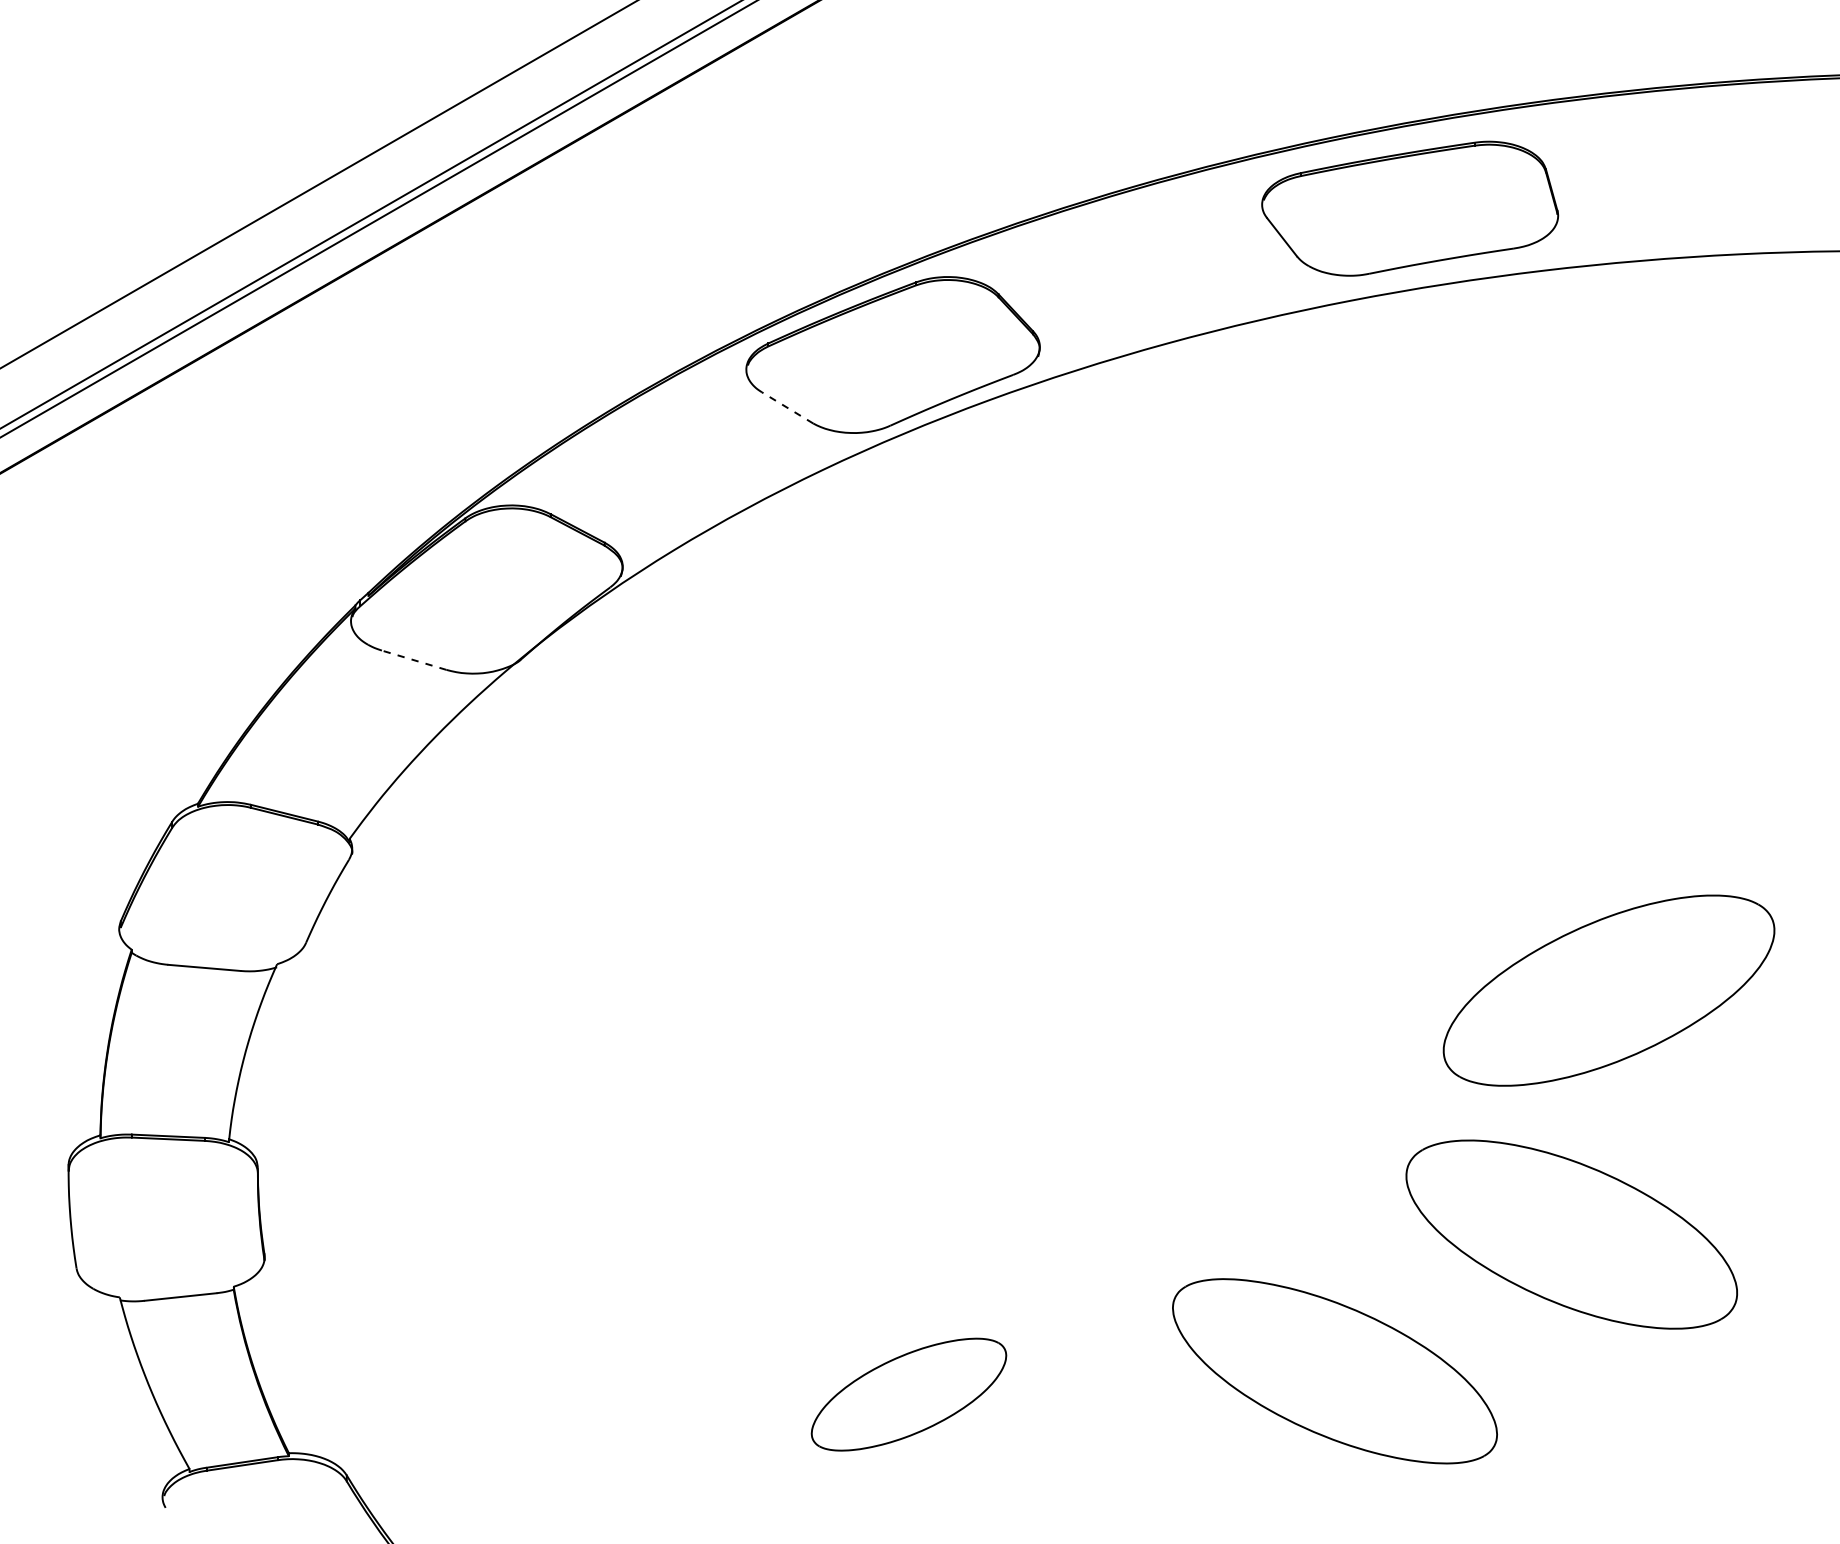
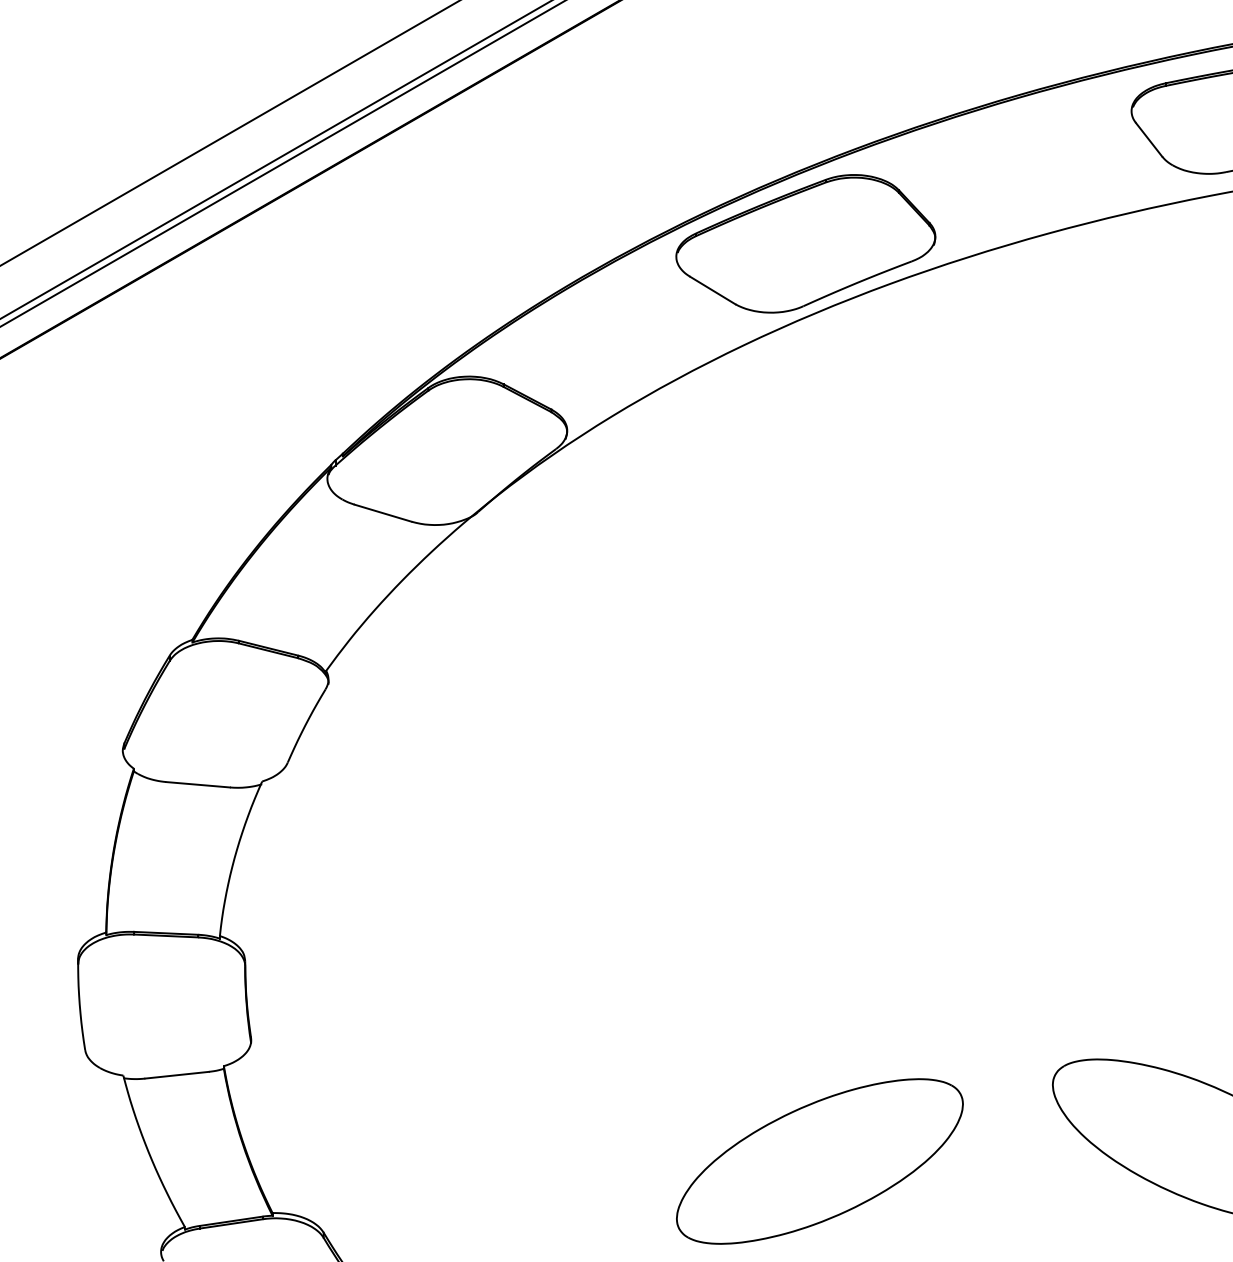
line: (787, 407) -> (712, 290), dashed -> solid
line: (414, 660) -> (383, 513), dashed -> solid
part: (908, 1394) -> (819, 1161), size x1.67

